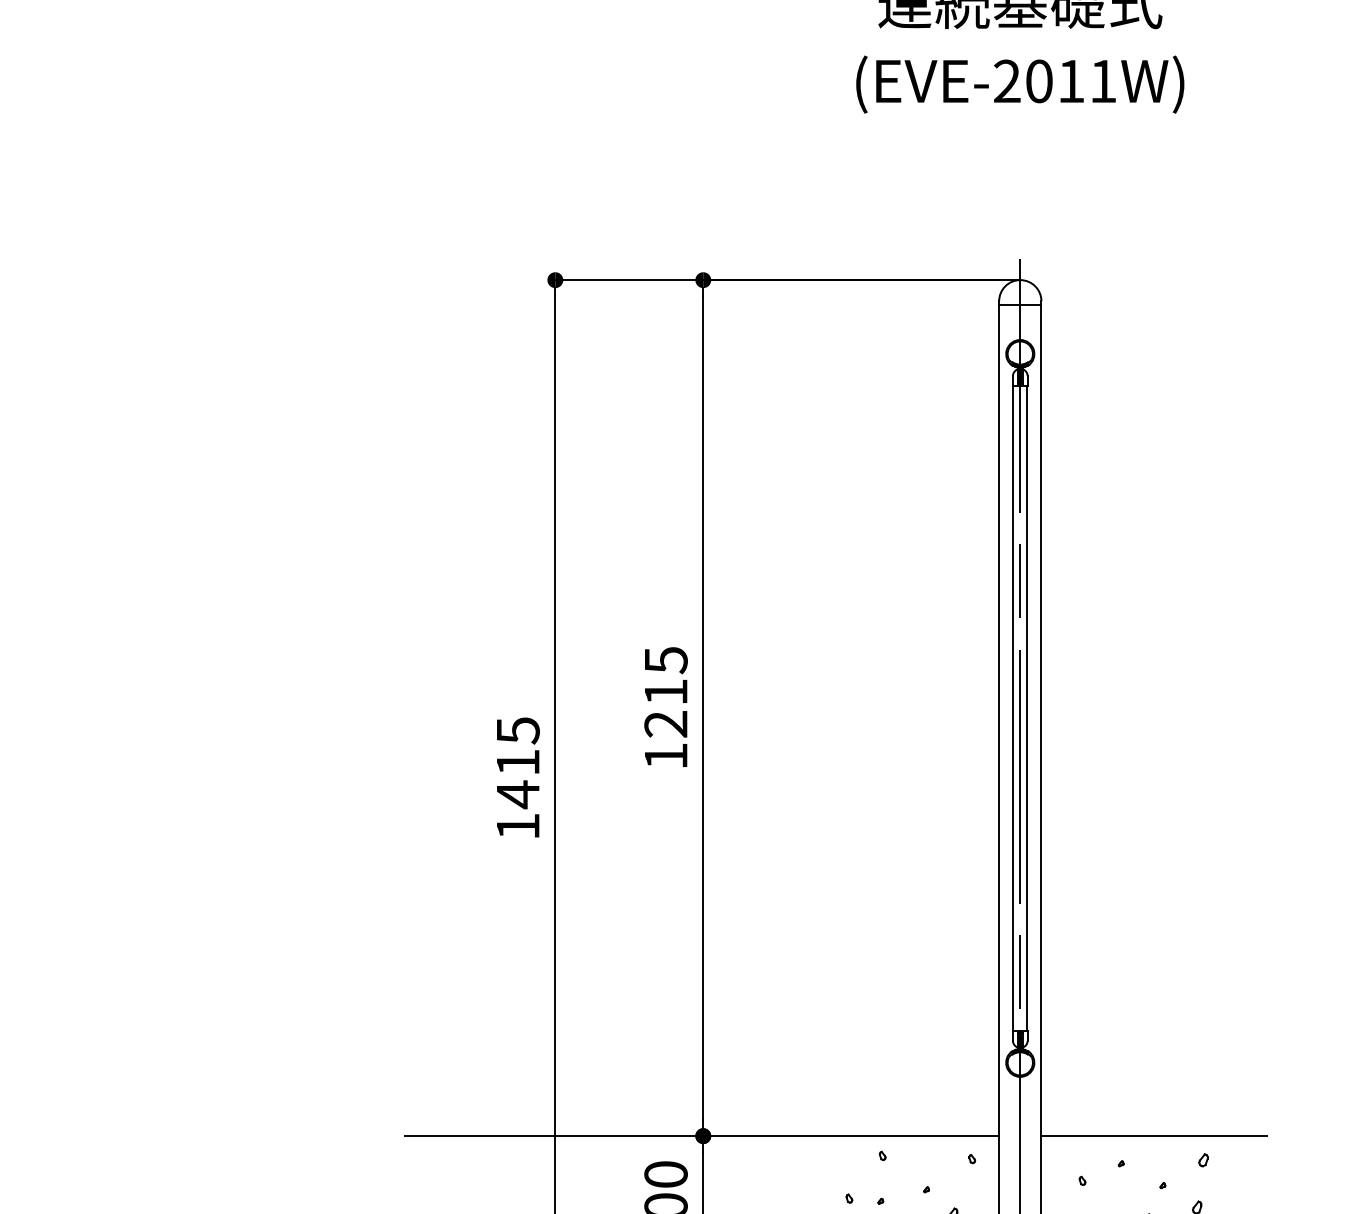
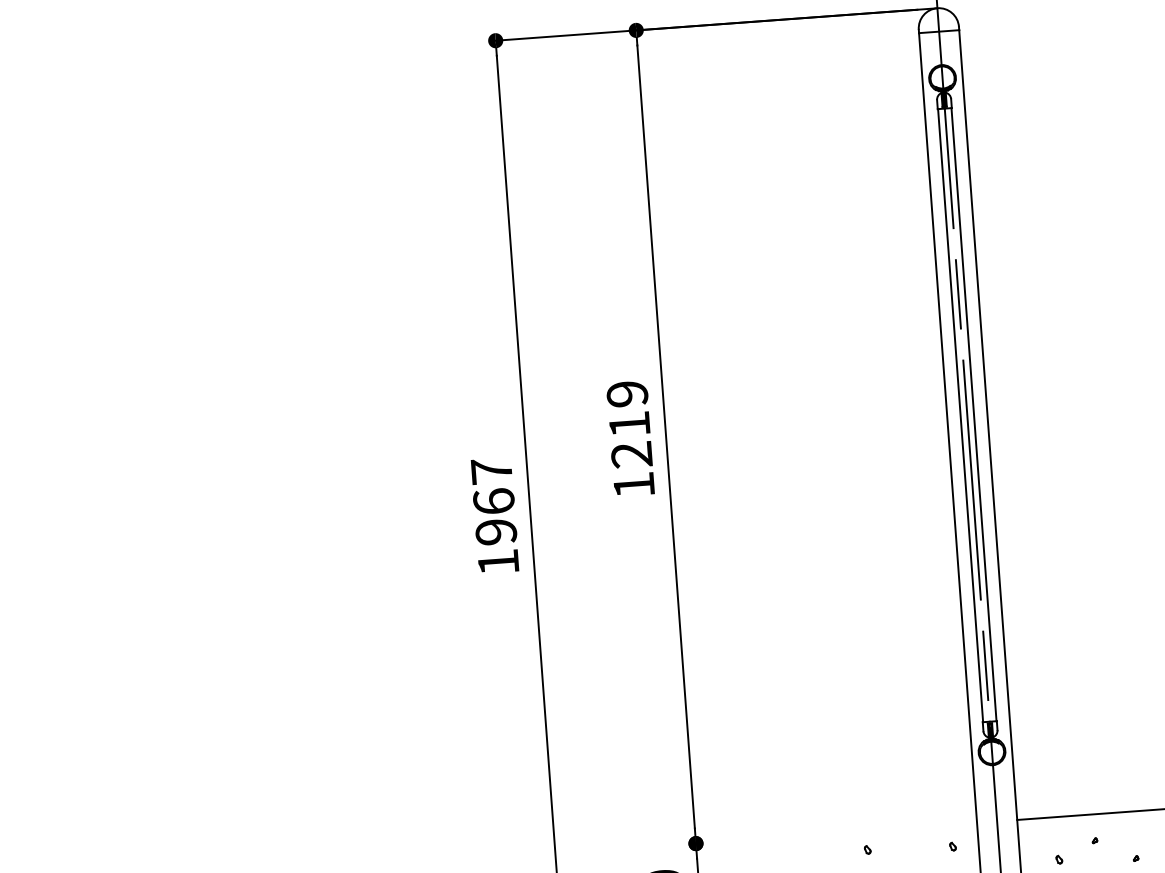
text: (665, 660) -> (626, 394), 1215 -> 1219
text: (517, 763) -> (493, 502), 1415 -> 1967
line: (701, 1136) -> (694, 844), removed

